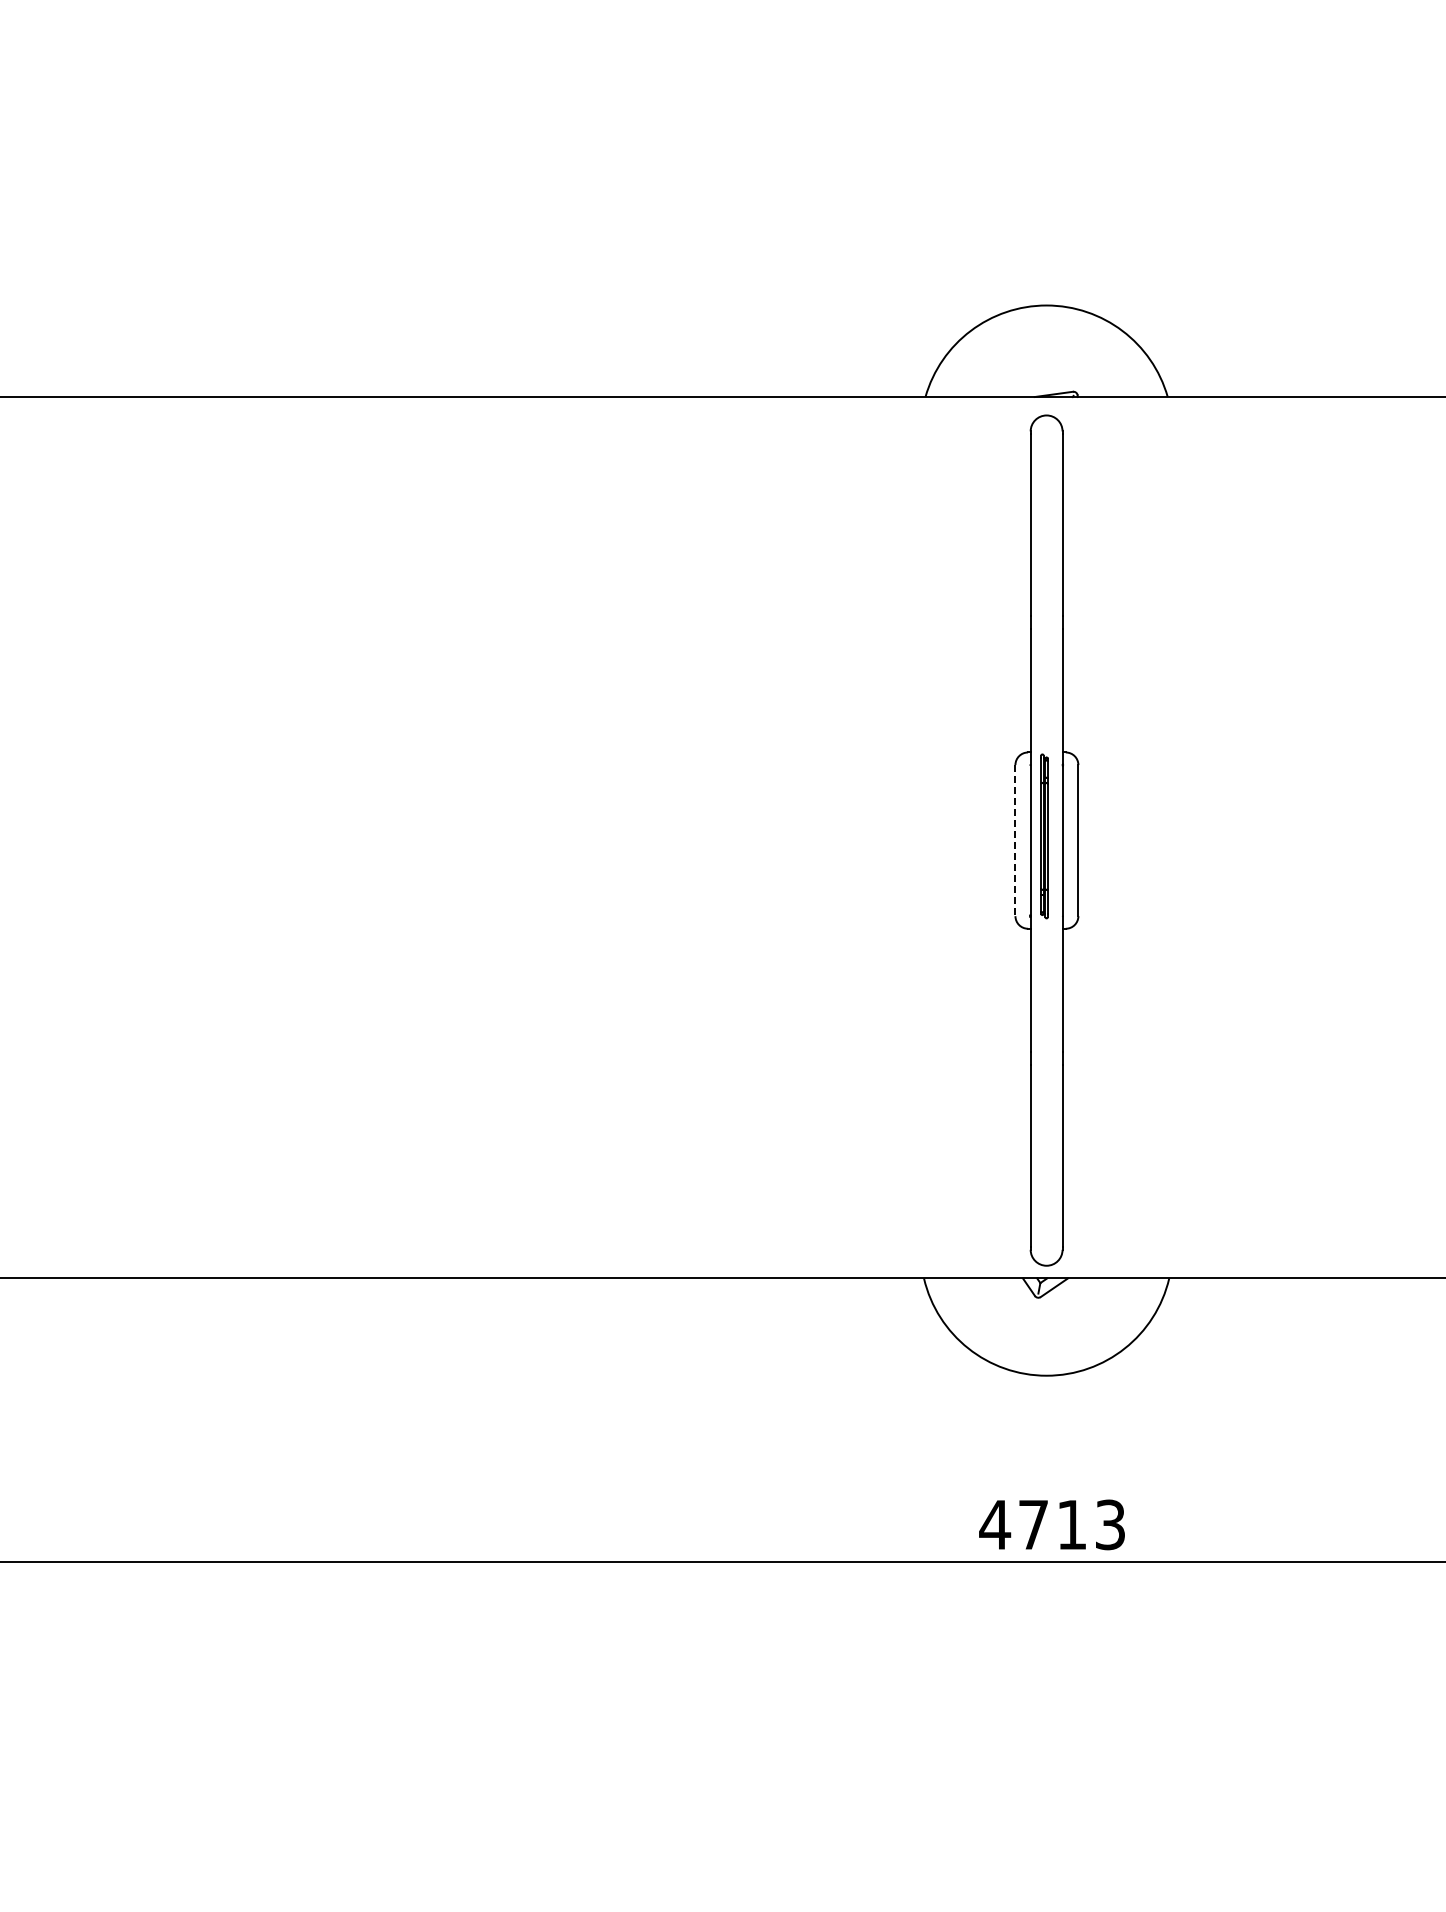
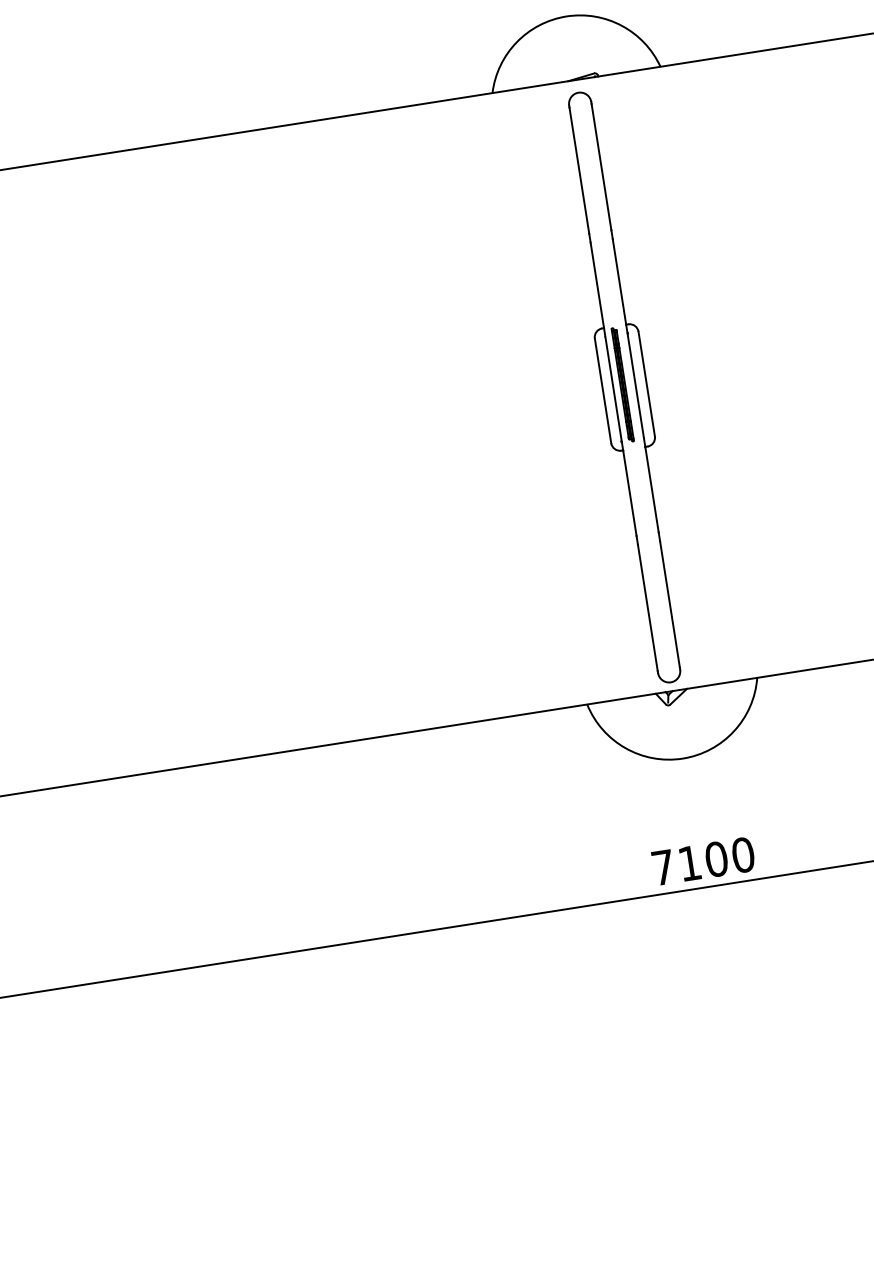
line: (1015, 840) -> (603, 390), dashed -> solid
text: (1052, 1524) -> (703, 861), 4713 -> 7100

